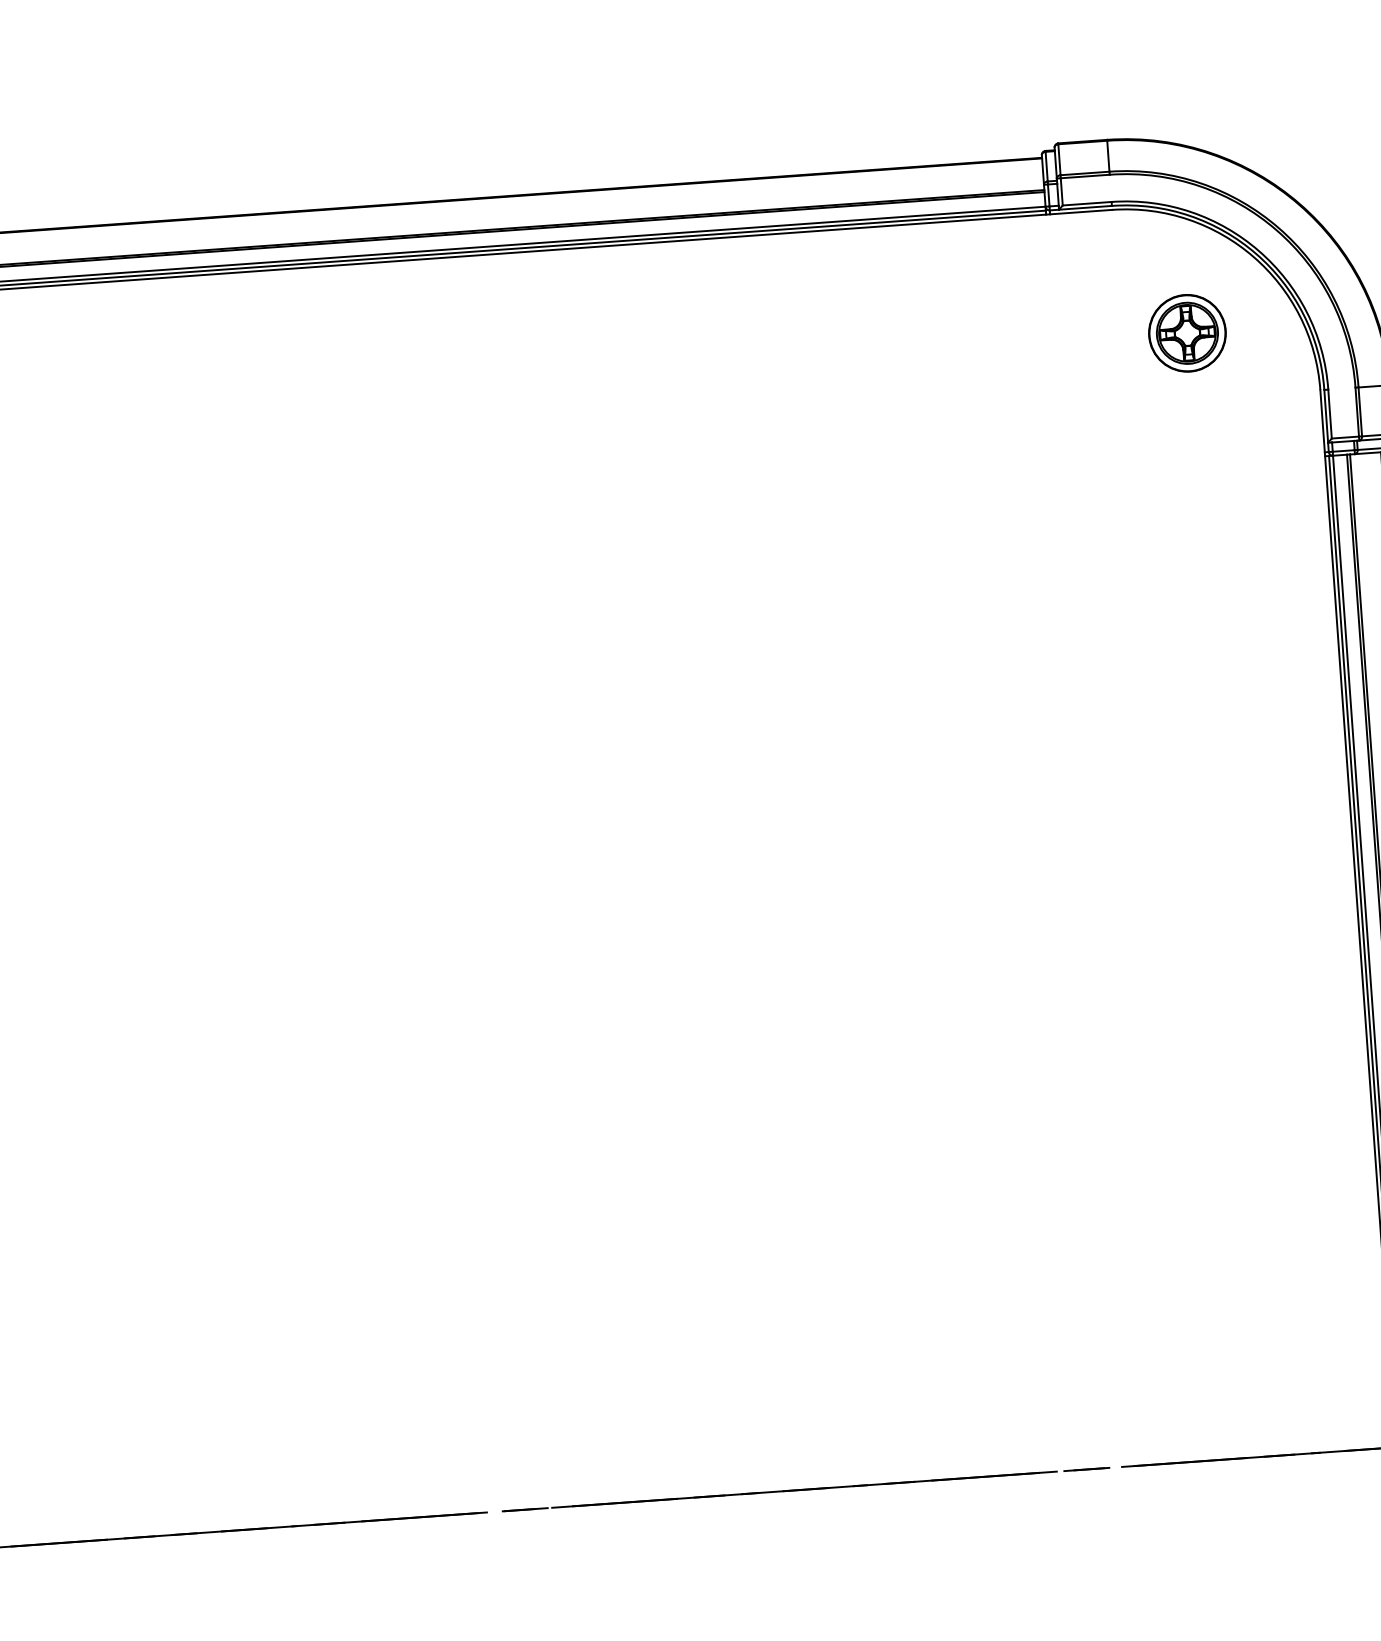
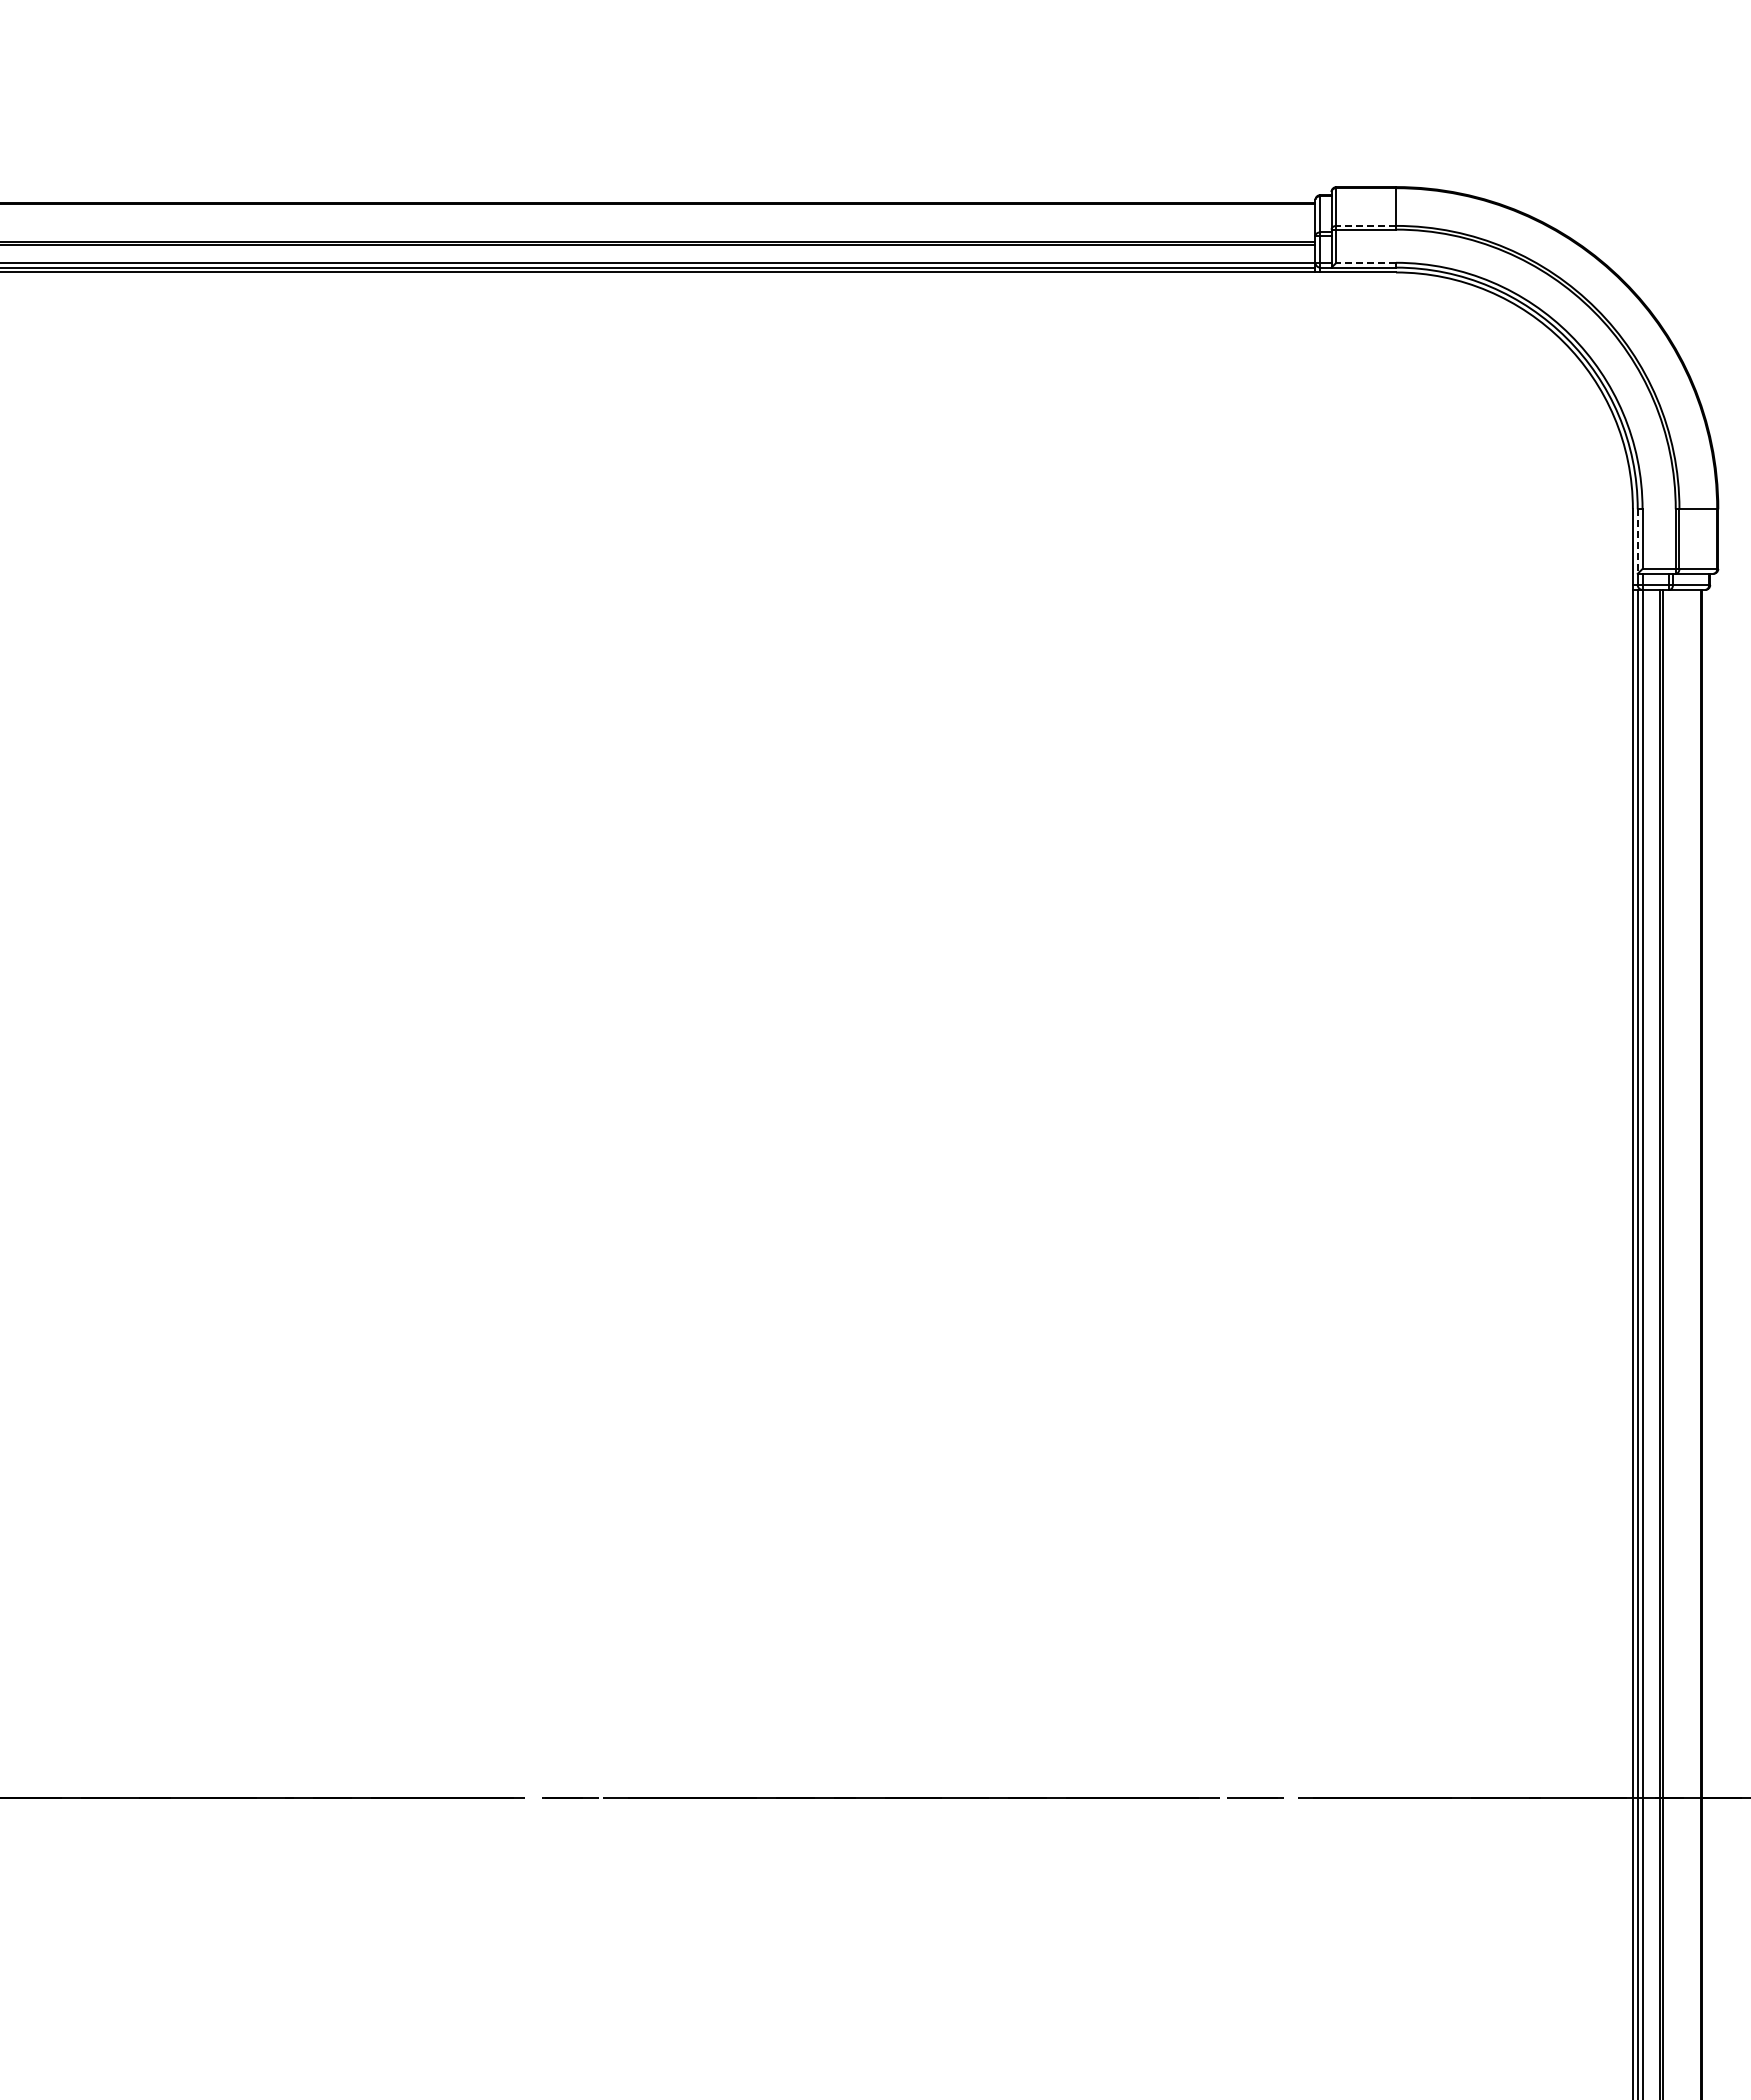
line: (1085, 173) -> (1366, 225), solid -> dashed
line: (1087, 203) -> (1366, 262), solid -> dashed
part: (1187, 333) -> (1476, 428), removed
line: (1326, 417) -> (1637, 542), solid -> dashed

